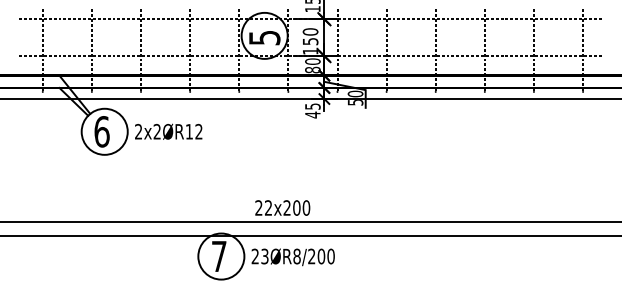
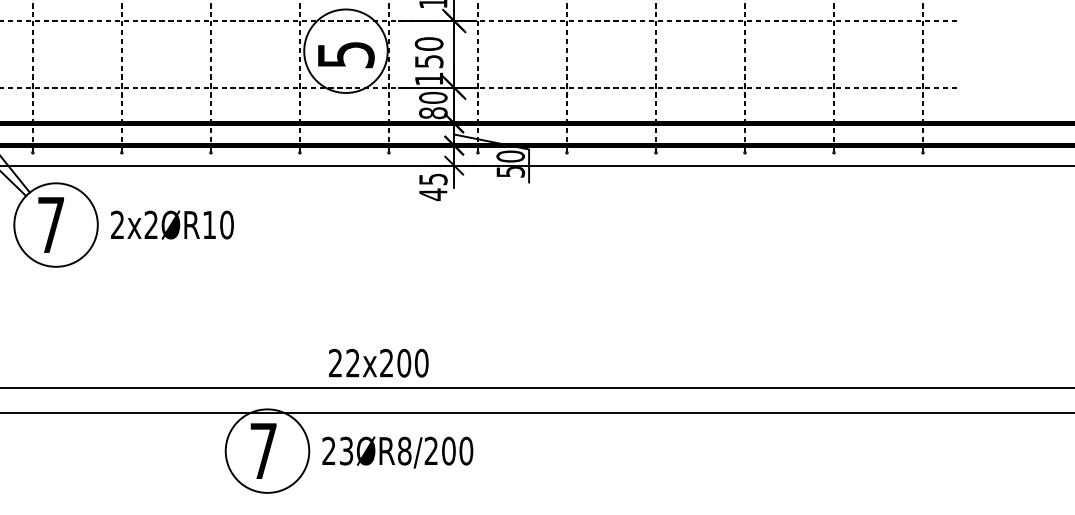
text: (101, 131) -> (50, 224), 6 -> 7
text: (198, 131) -> (226, 224), 2x2ØR12 -> 2x2ØR10

